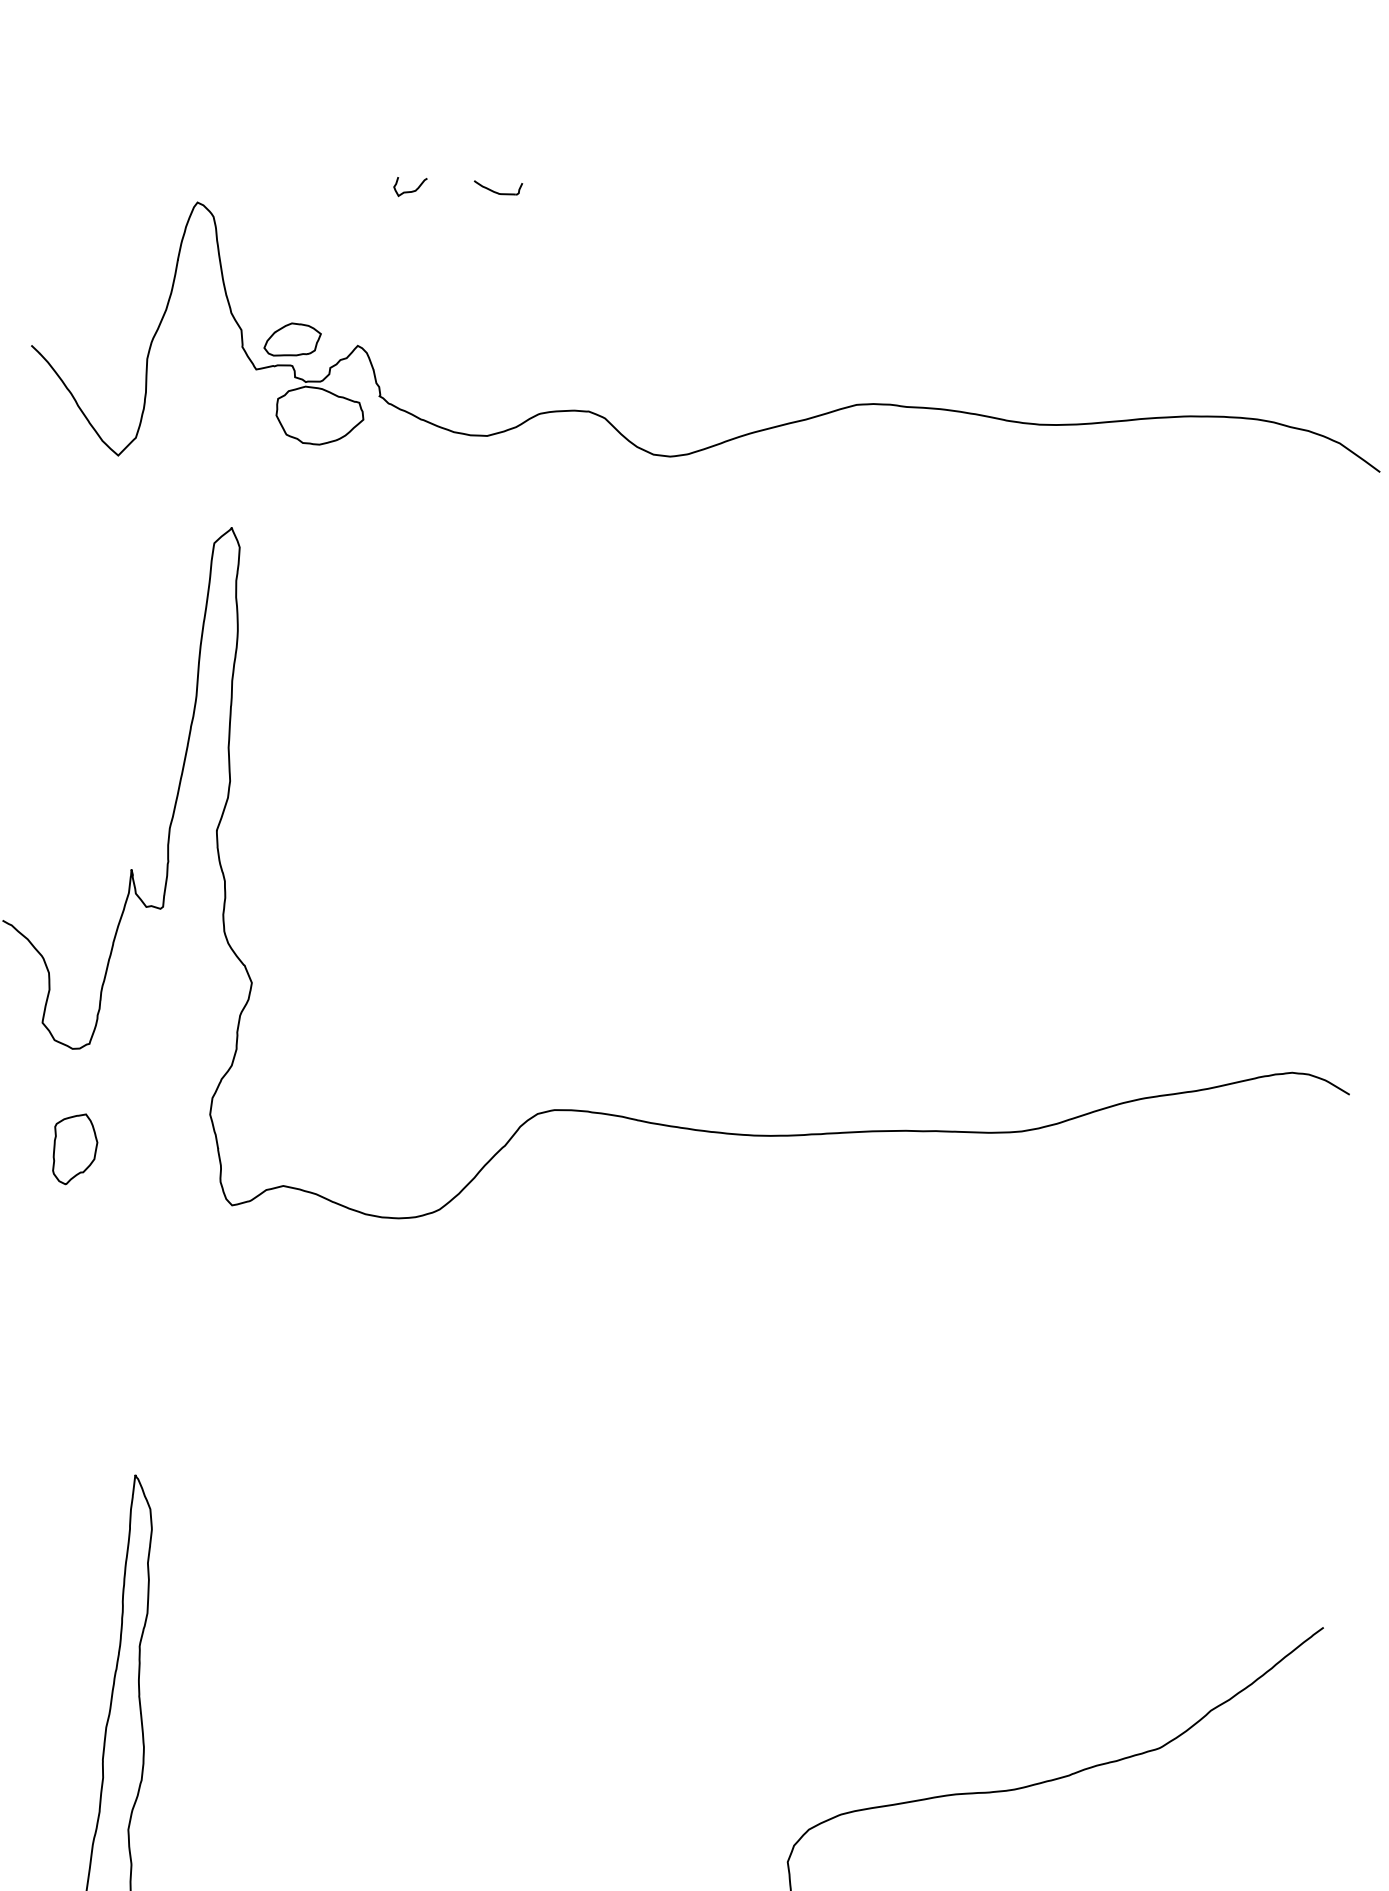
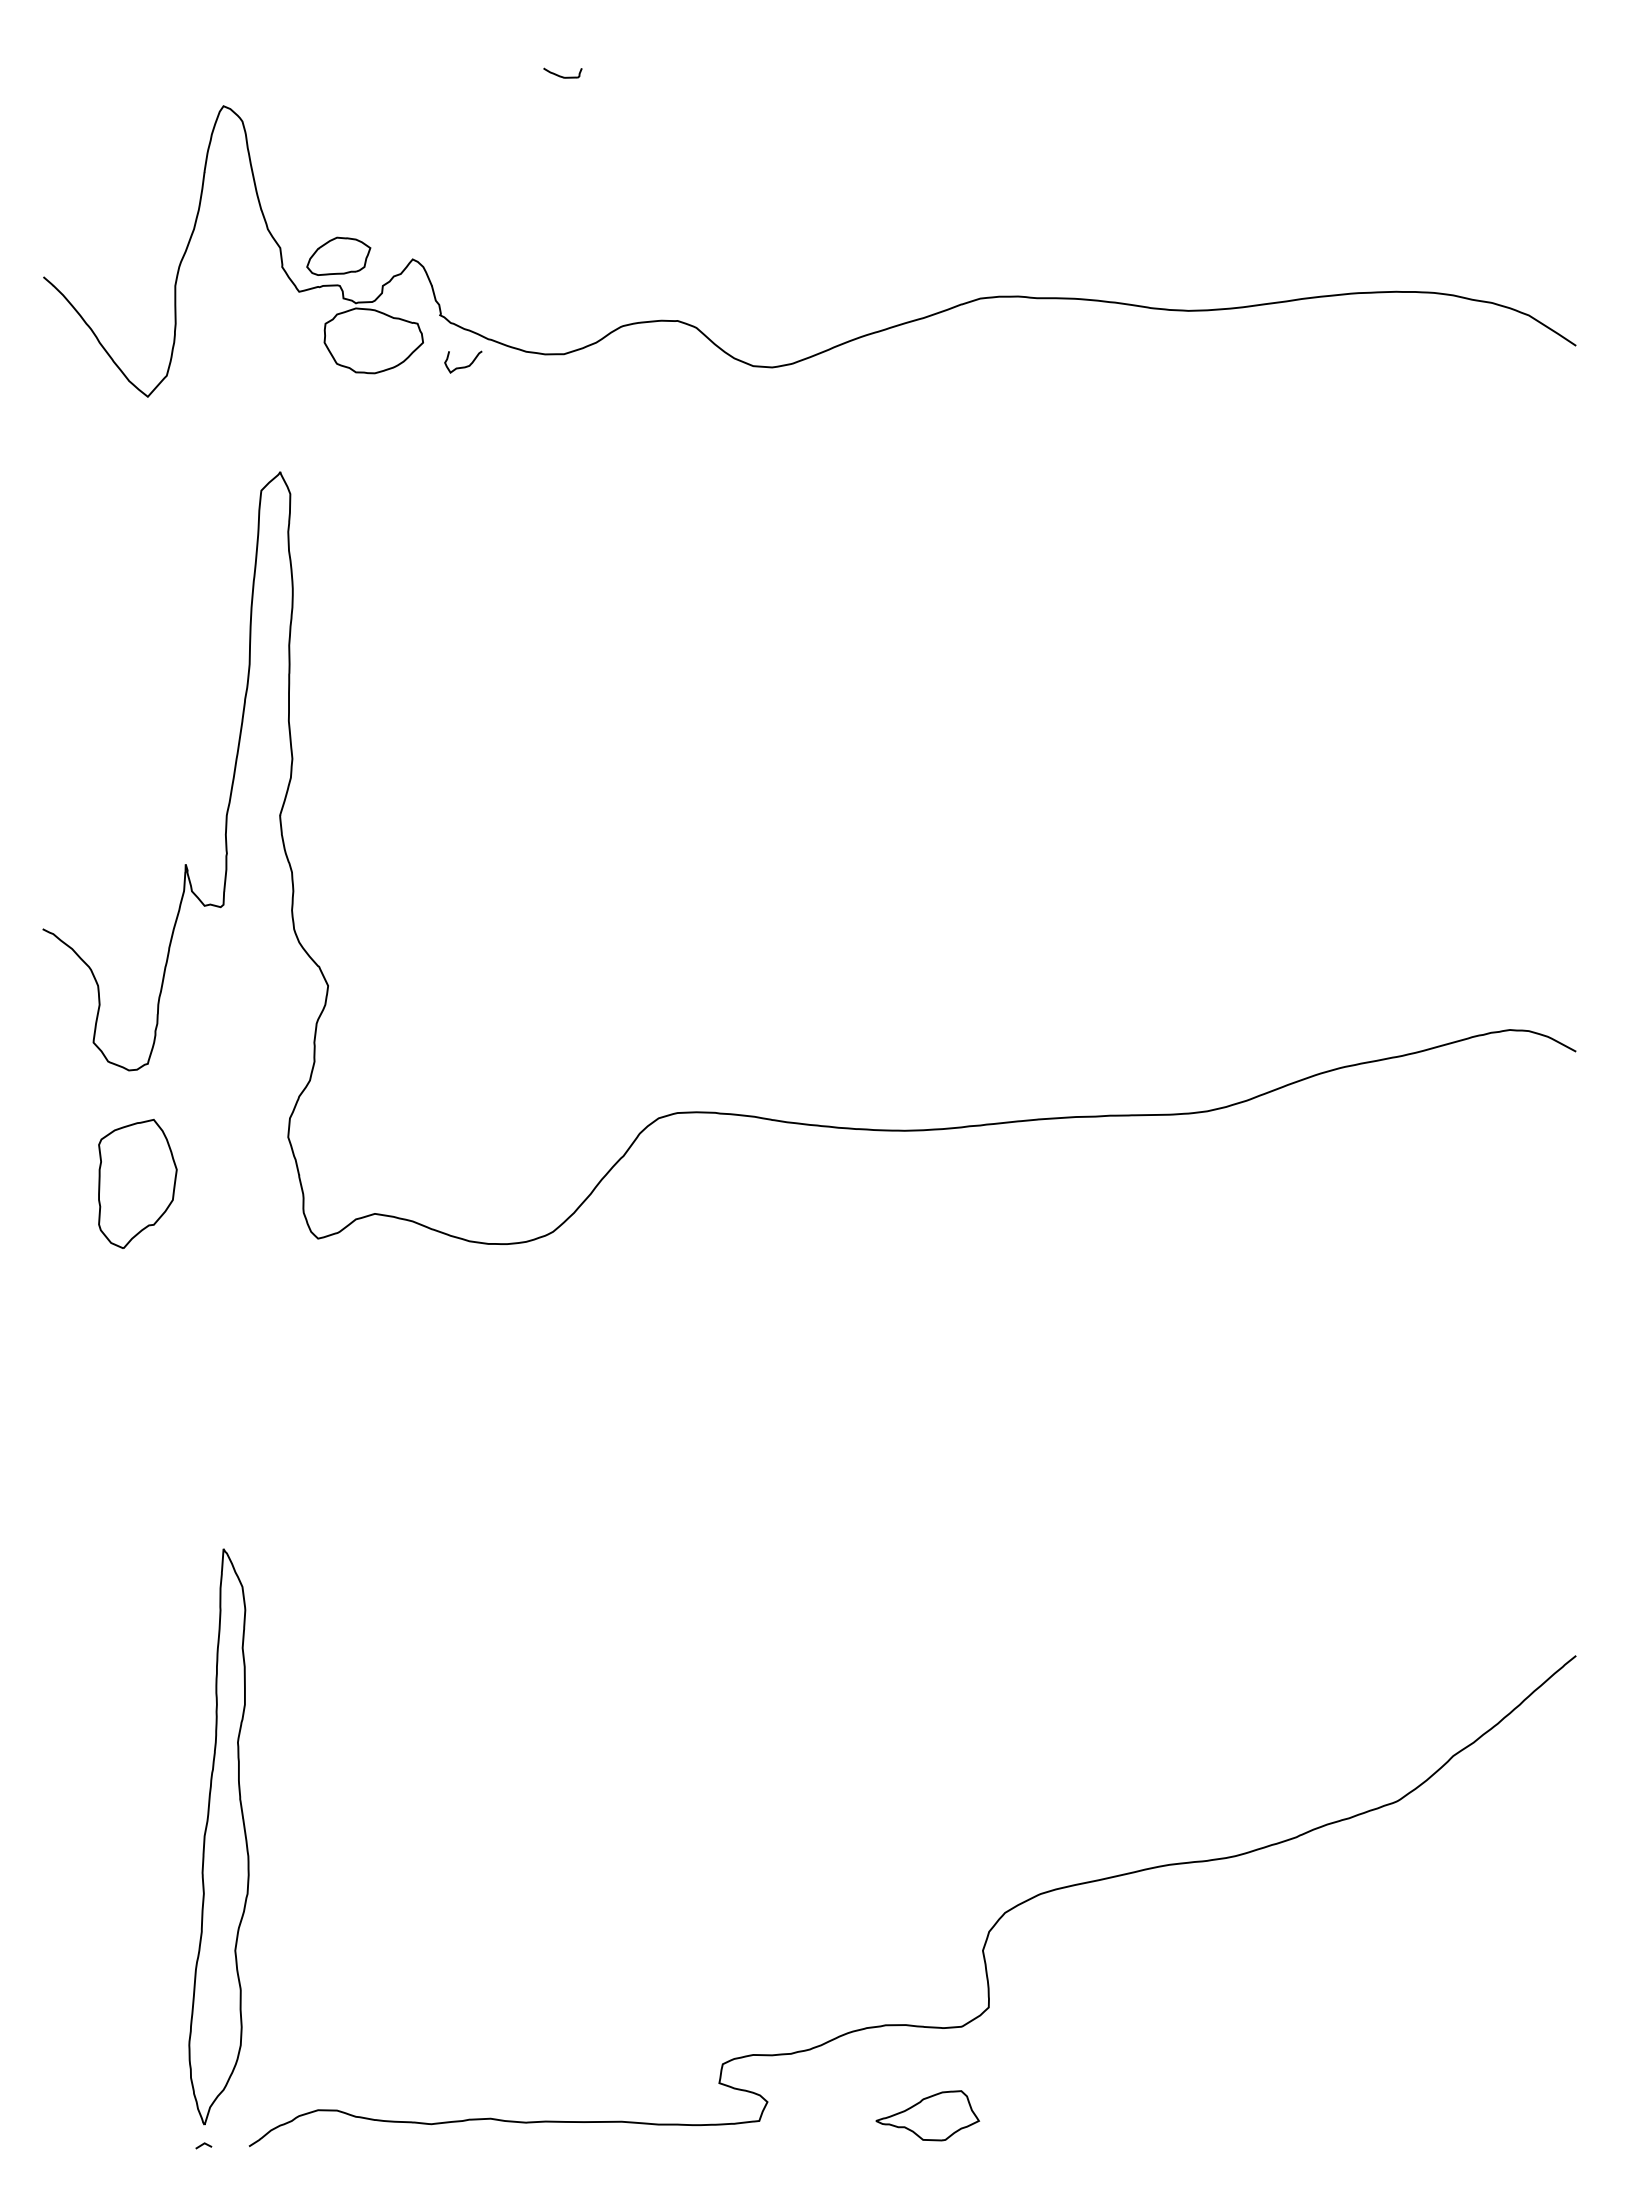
part: (497, 187) -> (562, 72), size x0.7
curve: (412, 190) -> (466, 365), moved
part: (75, 1148) -> (137, 1183), size x1.6

